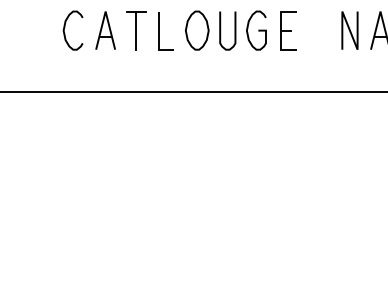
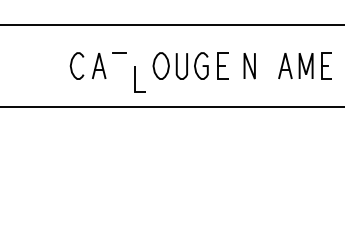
line: (135, 31) -> (119, 66), removed
line: (159, 31) -> (135, 79), moved
line: (349, 31) -> (249, 66), moved

